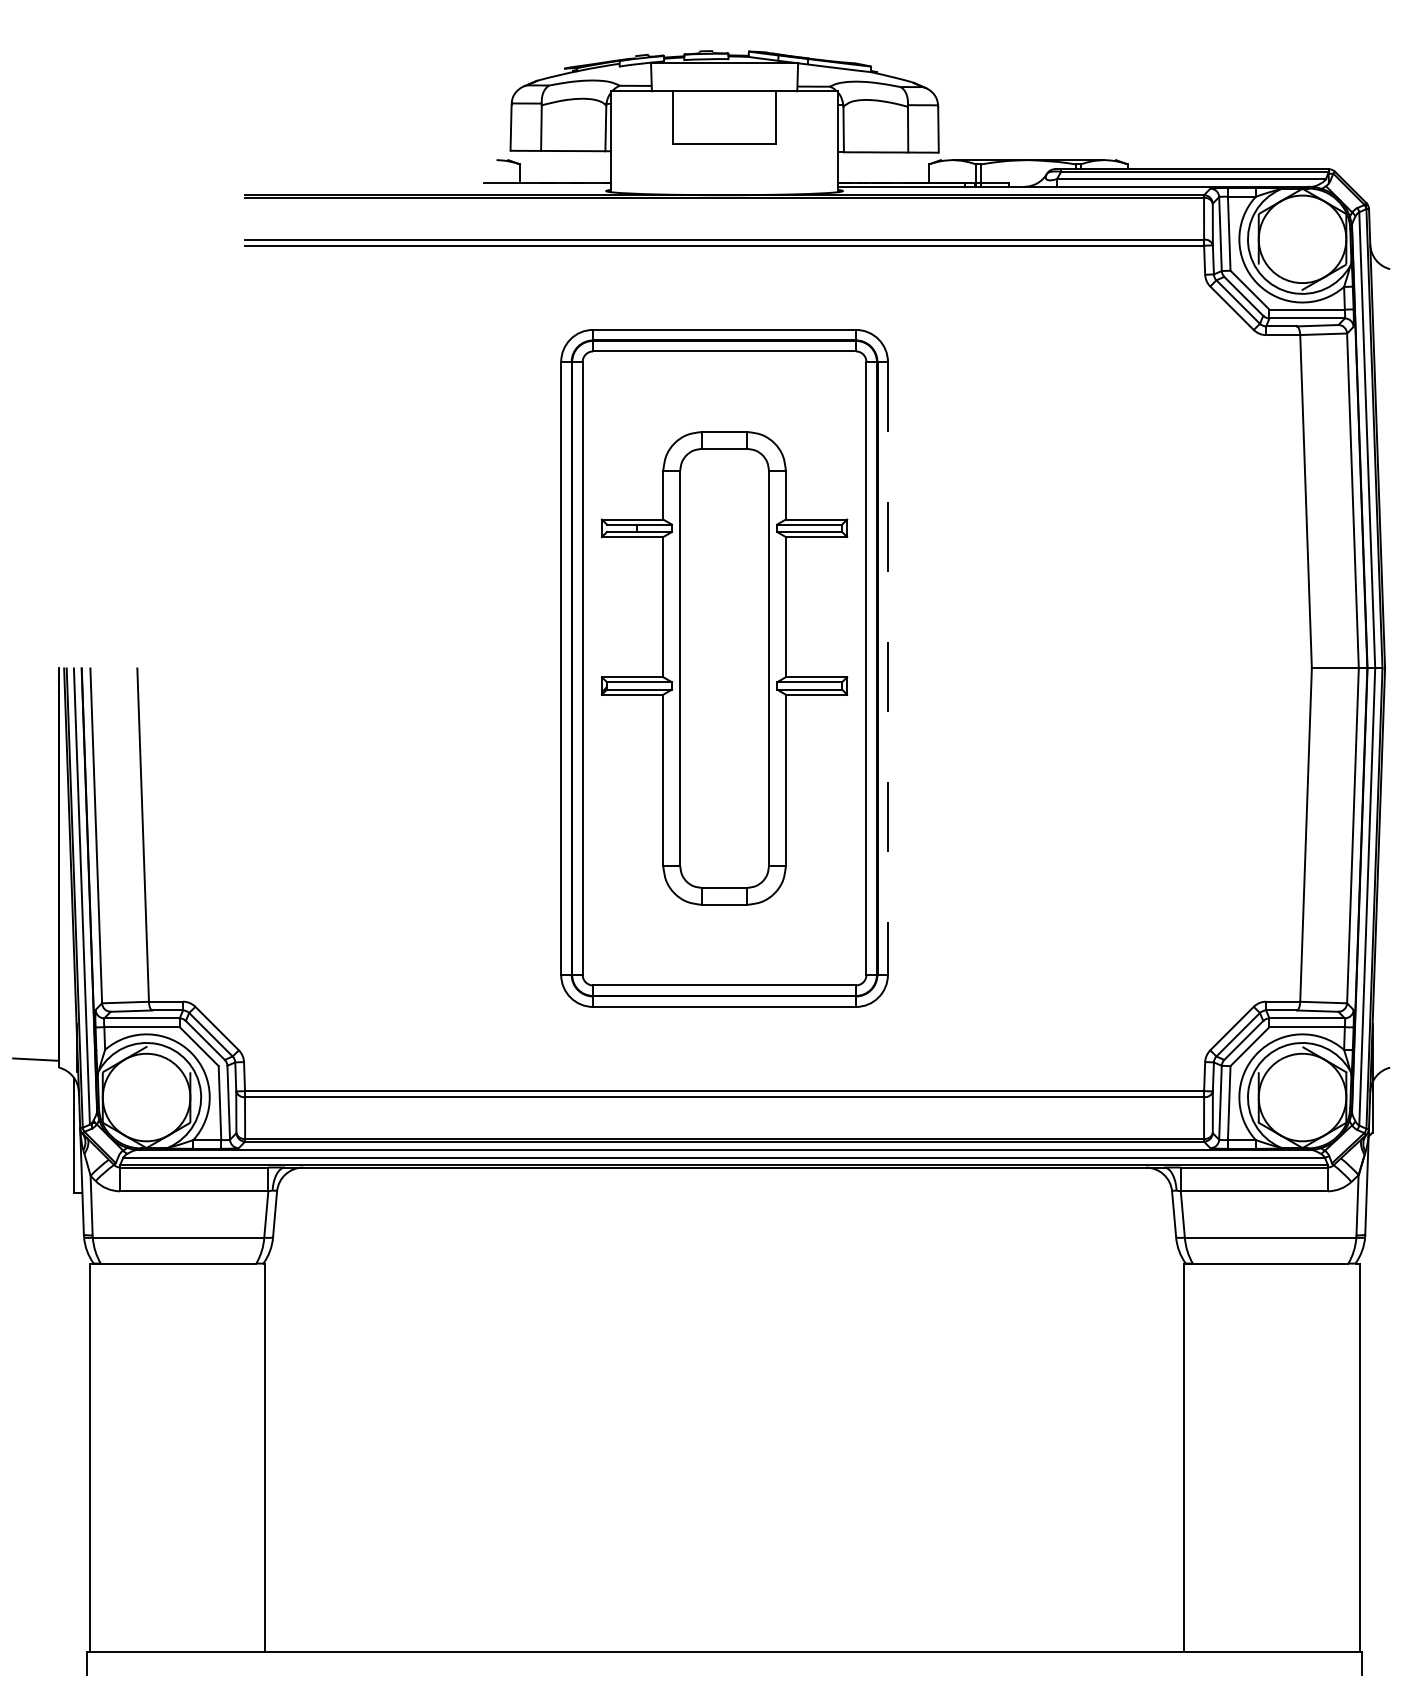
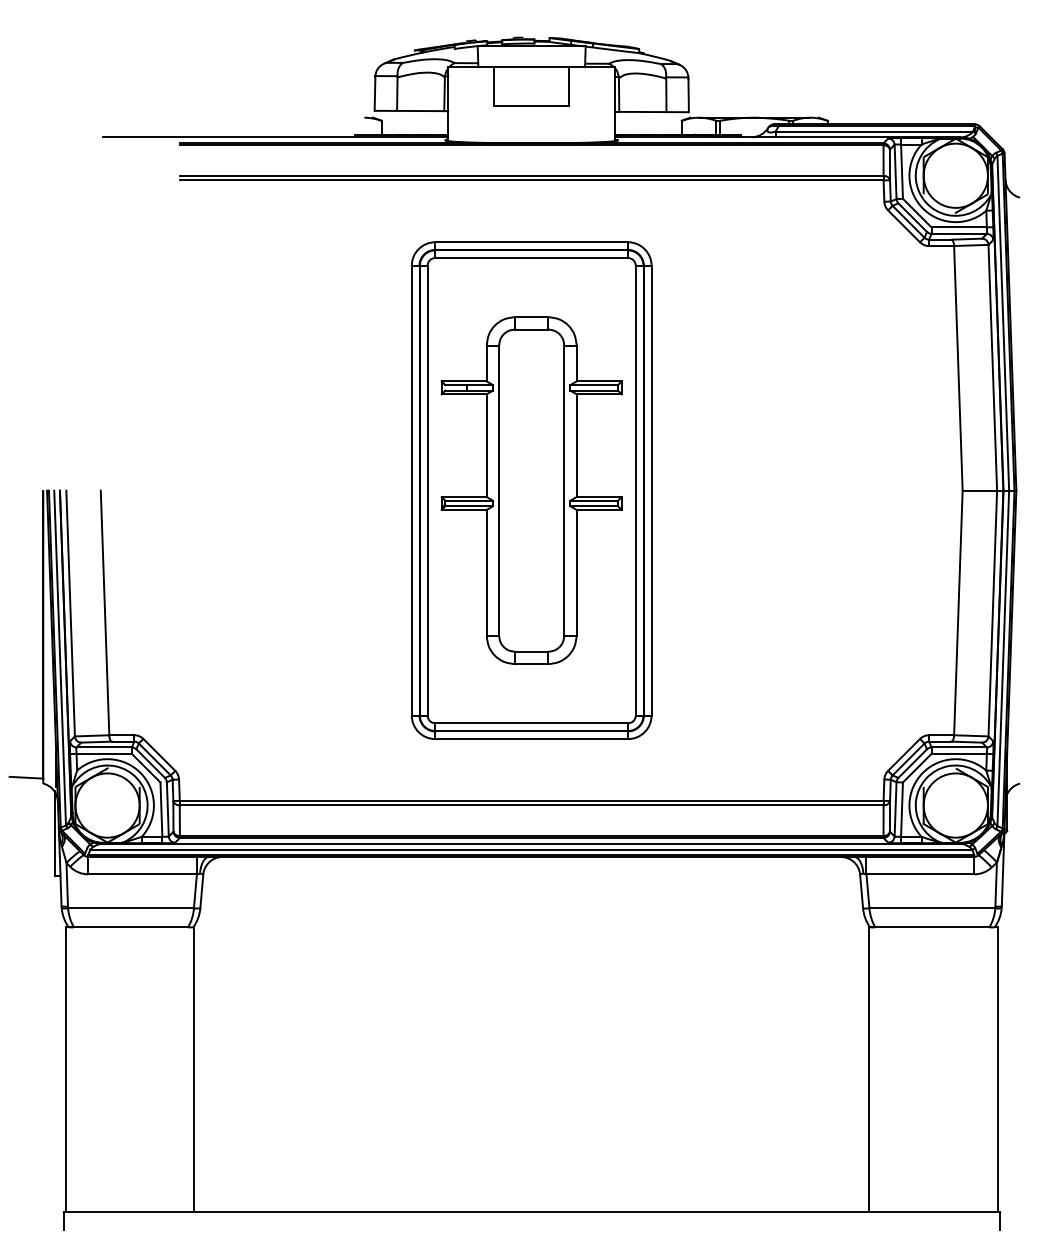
line: (375, 186) -> (275, 137), added
line: (888, 668) -> (651, 490), dashed -> solid

